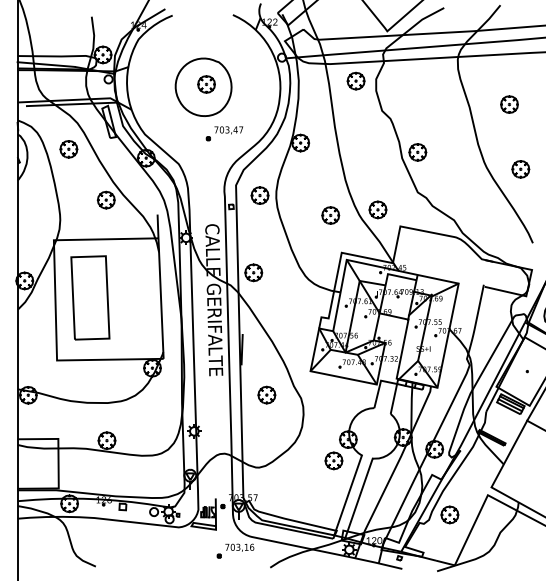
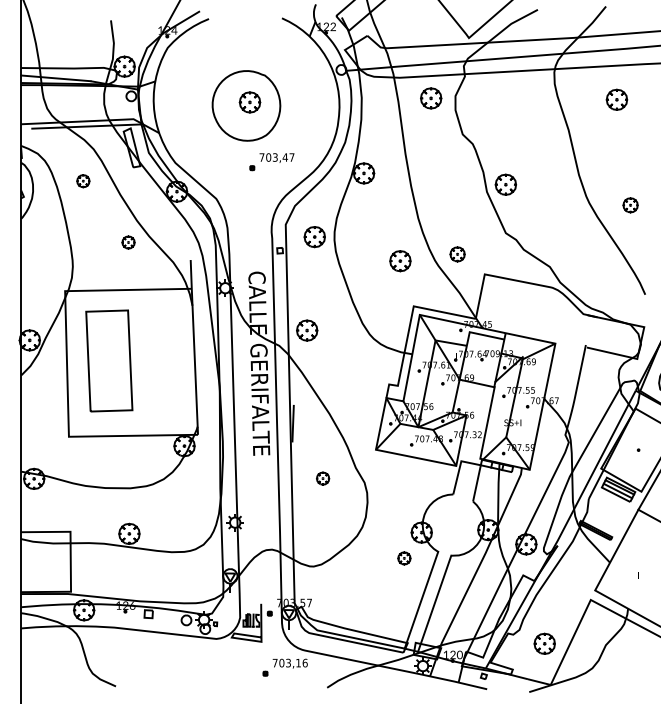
part: (509, 104) -> (616, 99), moved
part: (69, 149) -> (83, 181), size x0.6
part: (520, 169) -> (630, 205), size x0.7
part: (106, 200) -> (128, 242), size x0.6
part: (377, 210) -> (457, 254), size x0.7
part: (266, 394) -> (322, 478), size x0.6
part: (334, 460) -> (404, 558), size x0.6
part: (449, 514) -> (544, 643), moved

